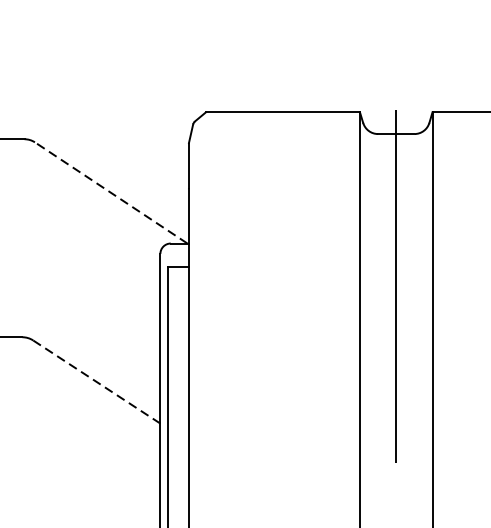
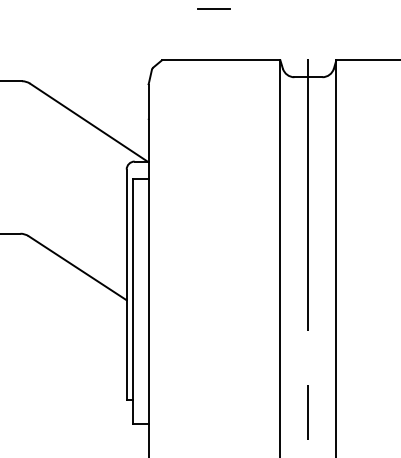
line: (274, 46) -> (214, 9), added
line: (110, 192) -> (88, 122), dashed -> solid
line: (96, 382) -> (77, 268), dashed -> solid

